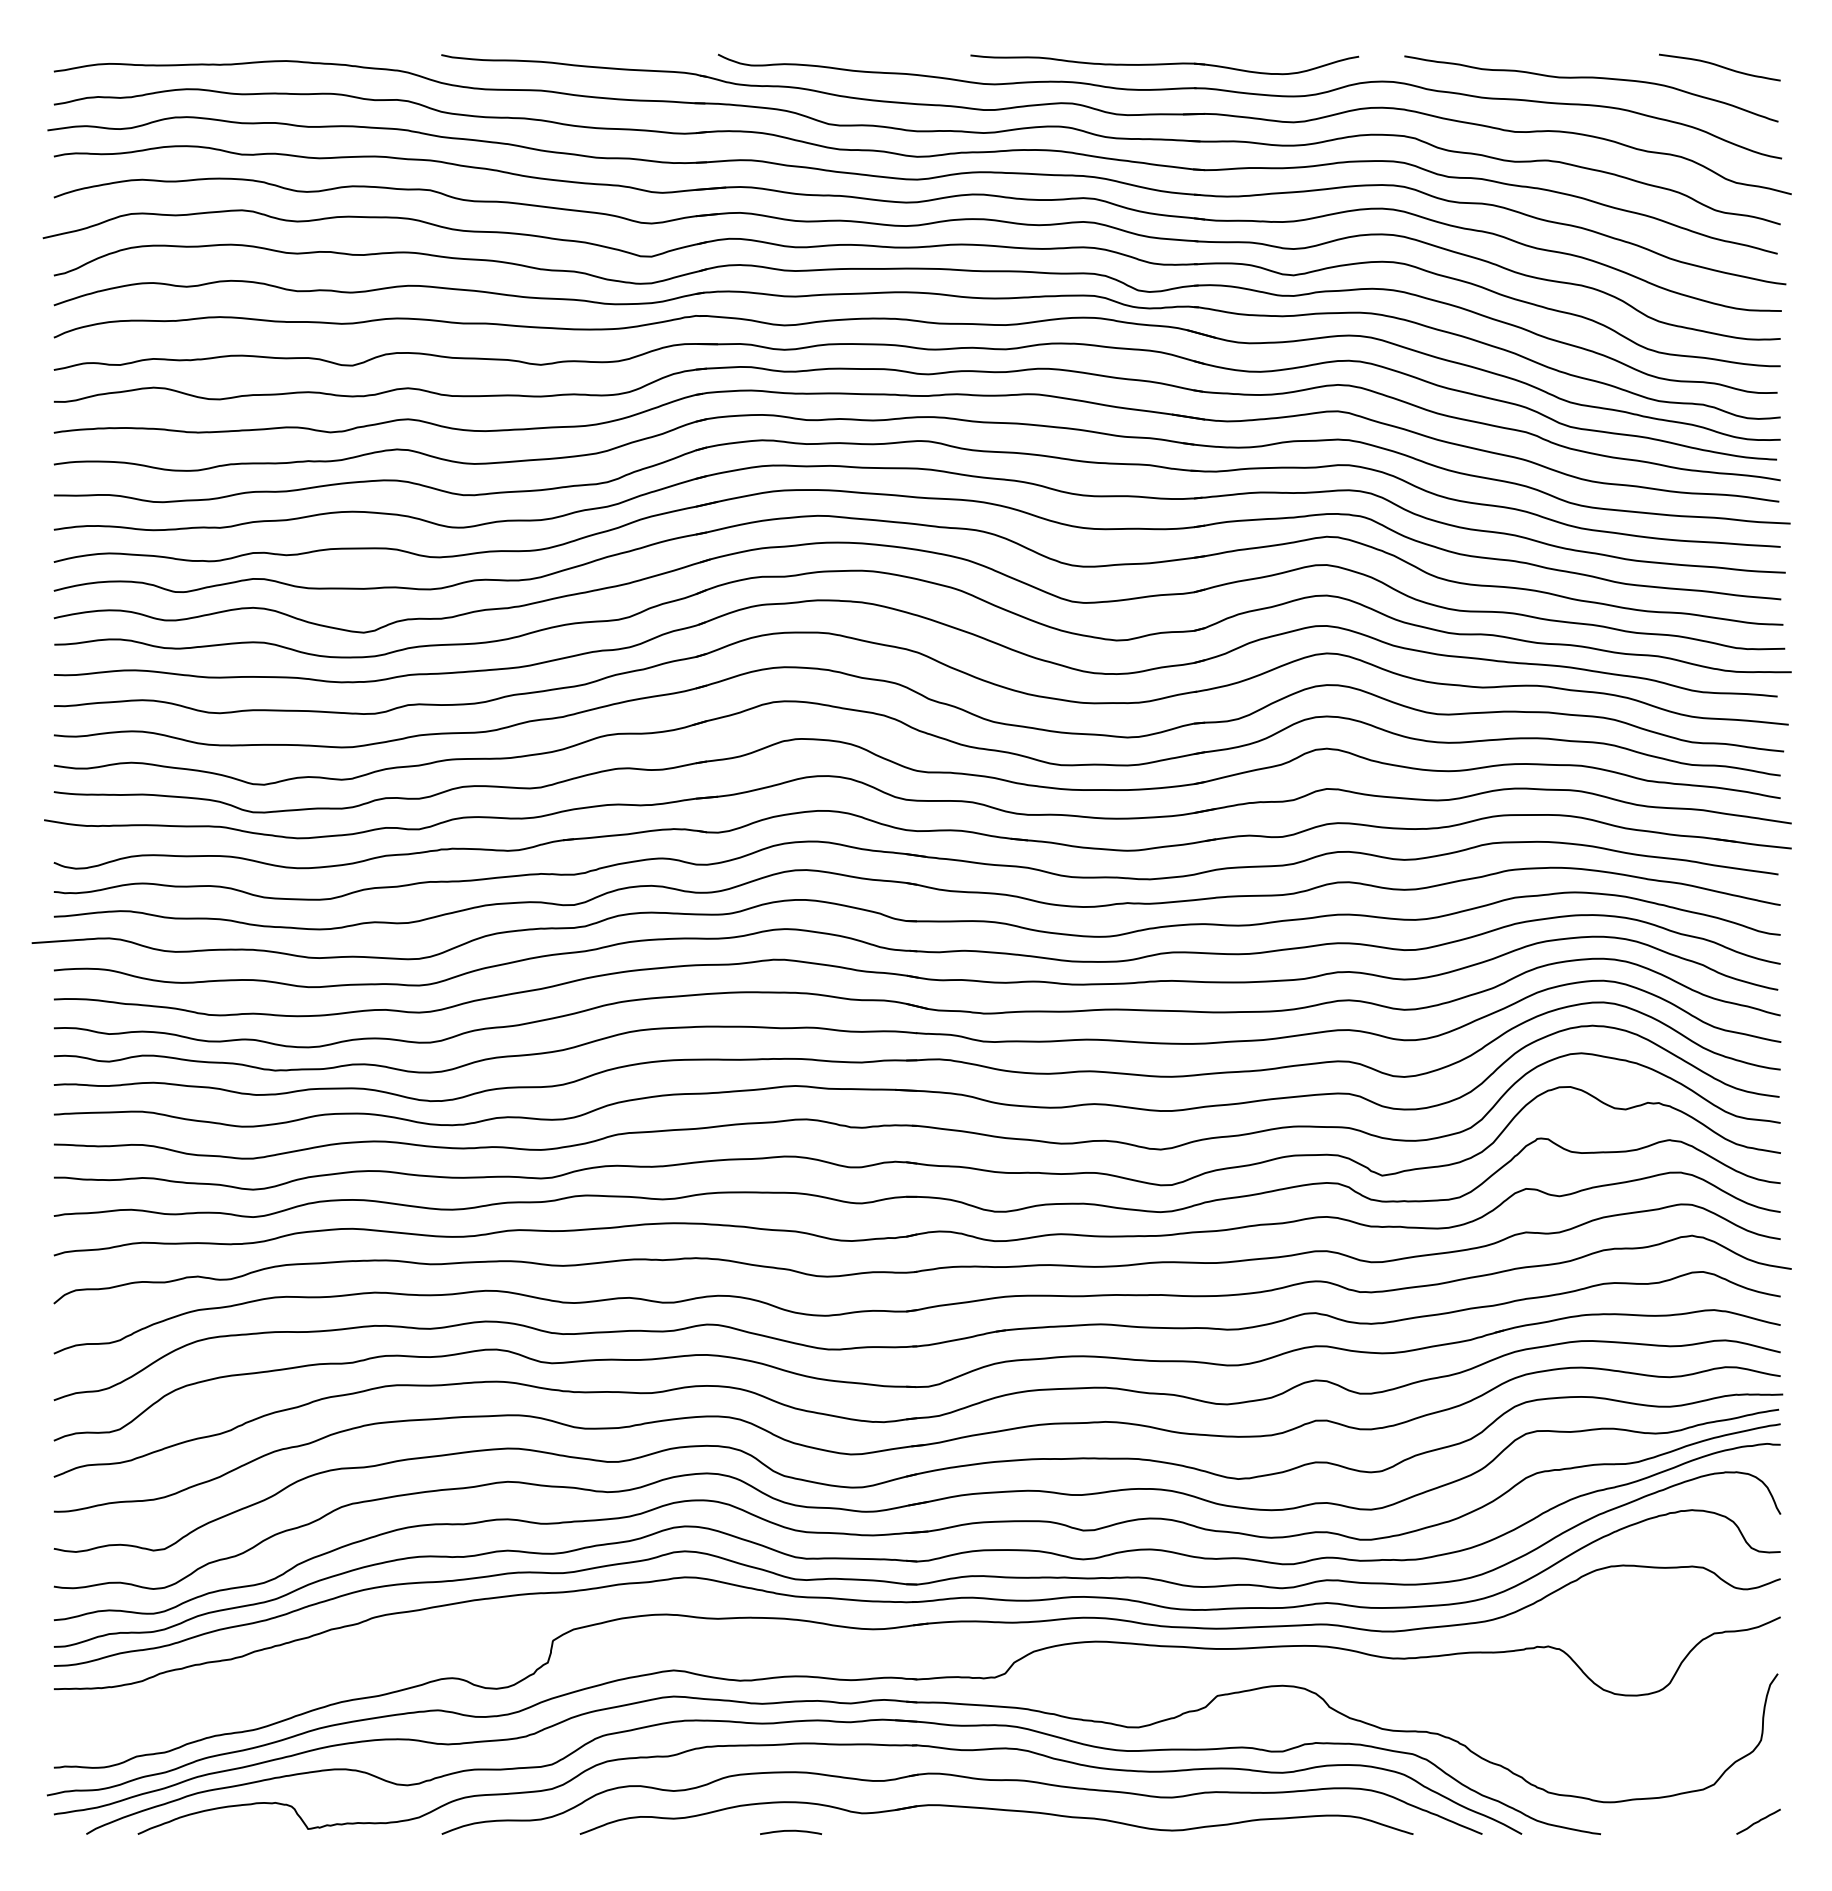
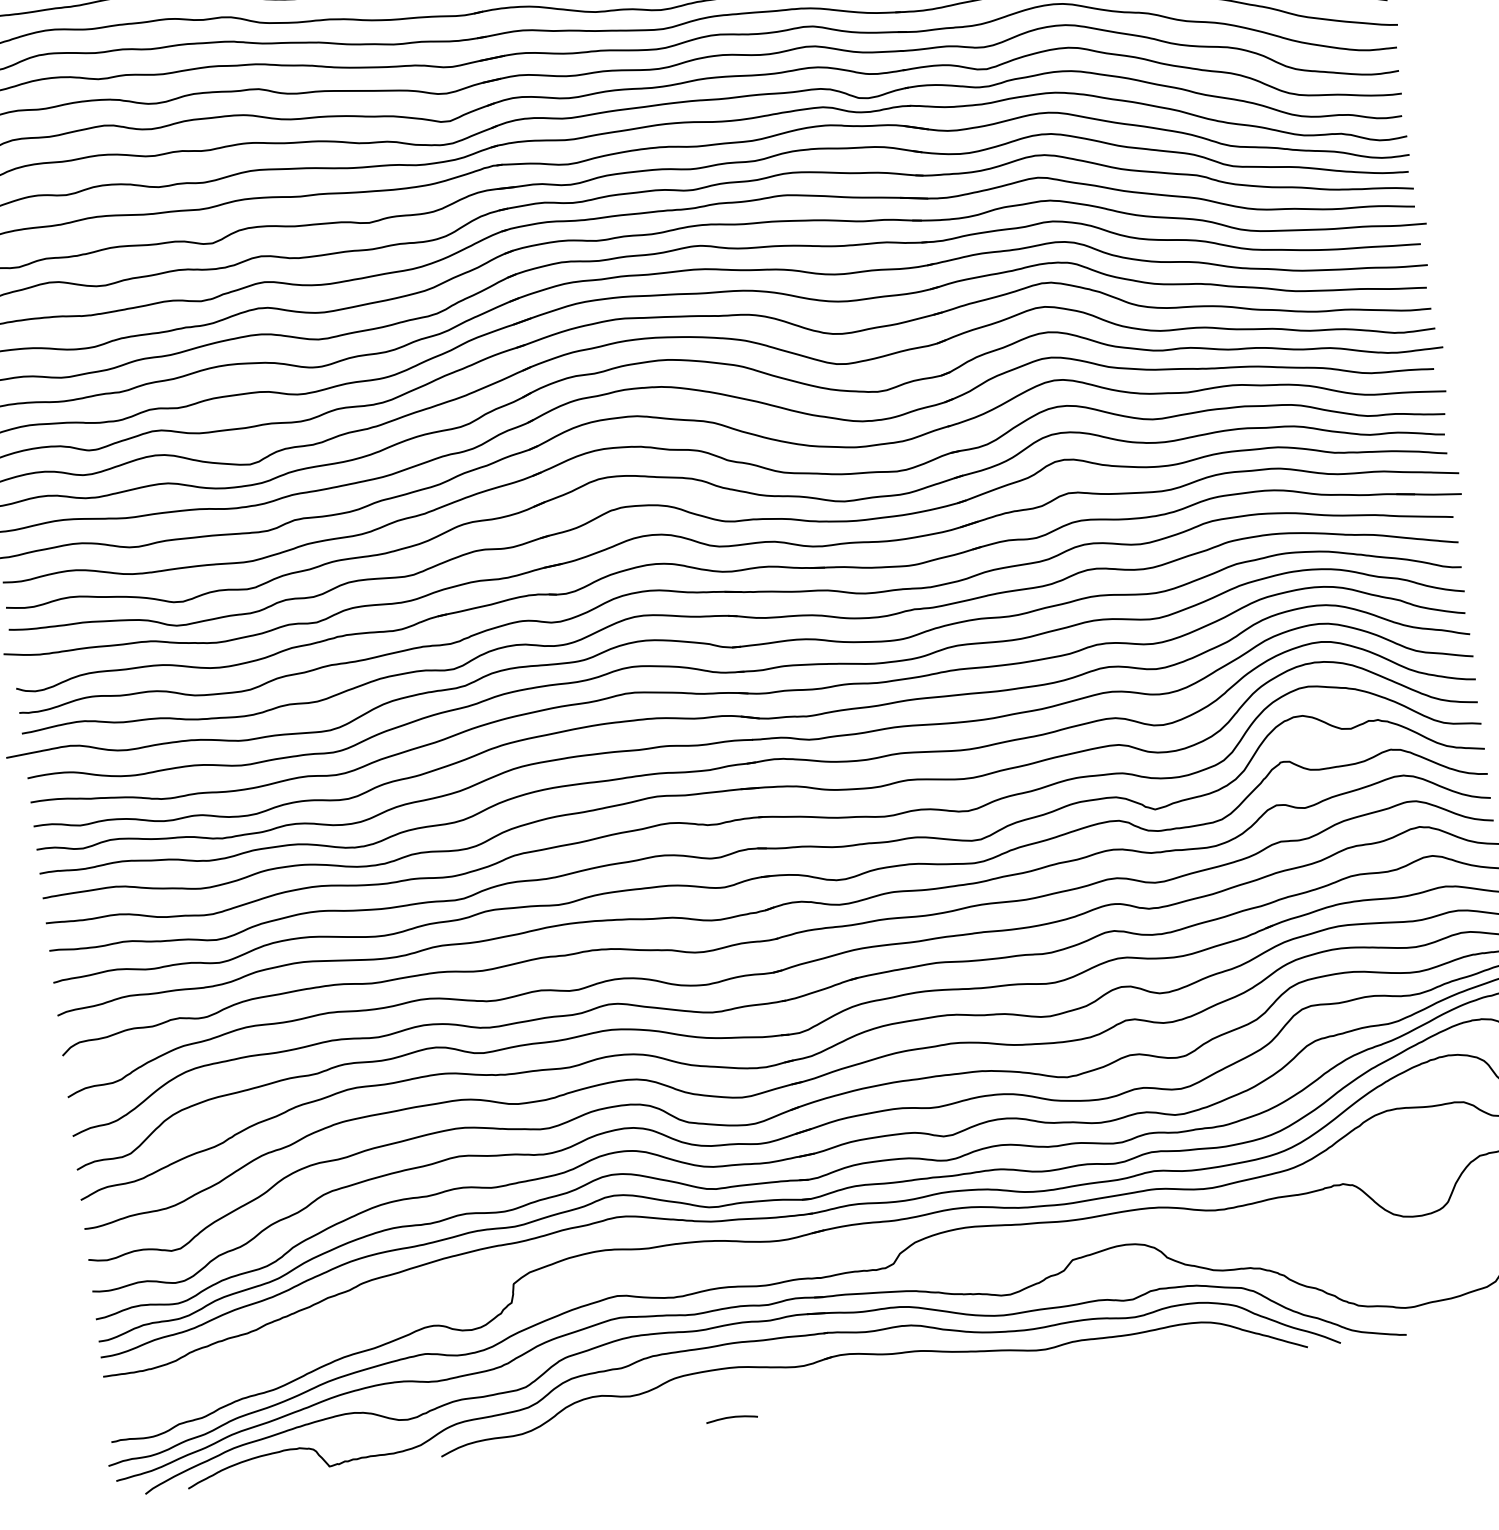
part: (996, 1810) -> (900, 1378), removed

